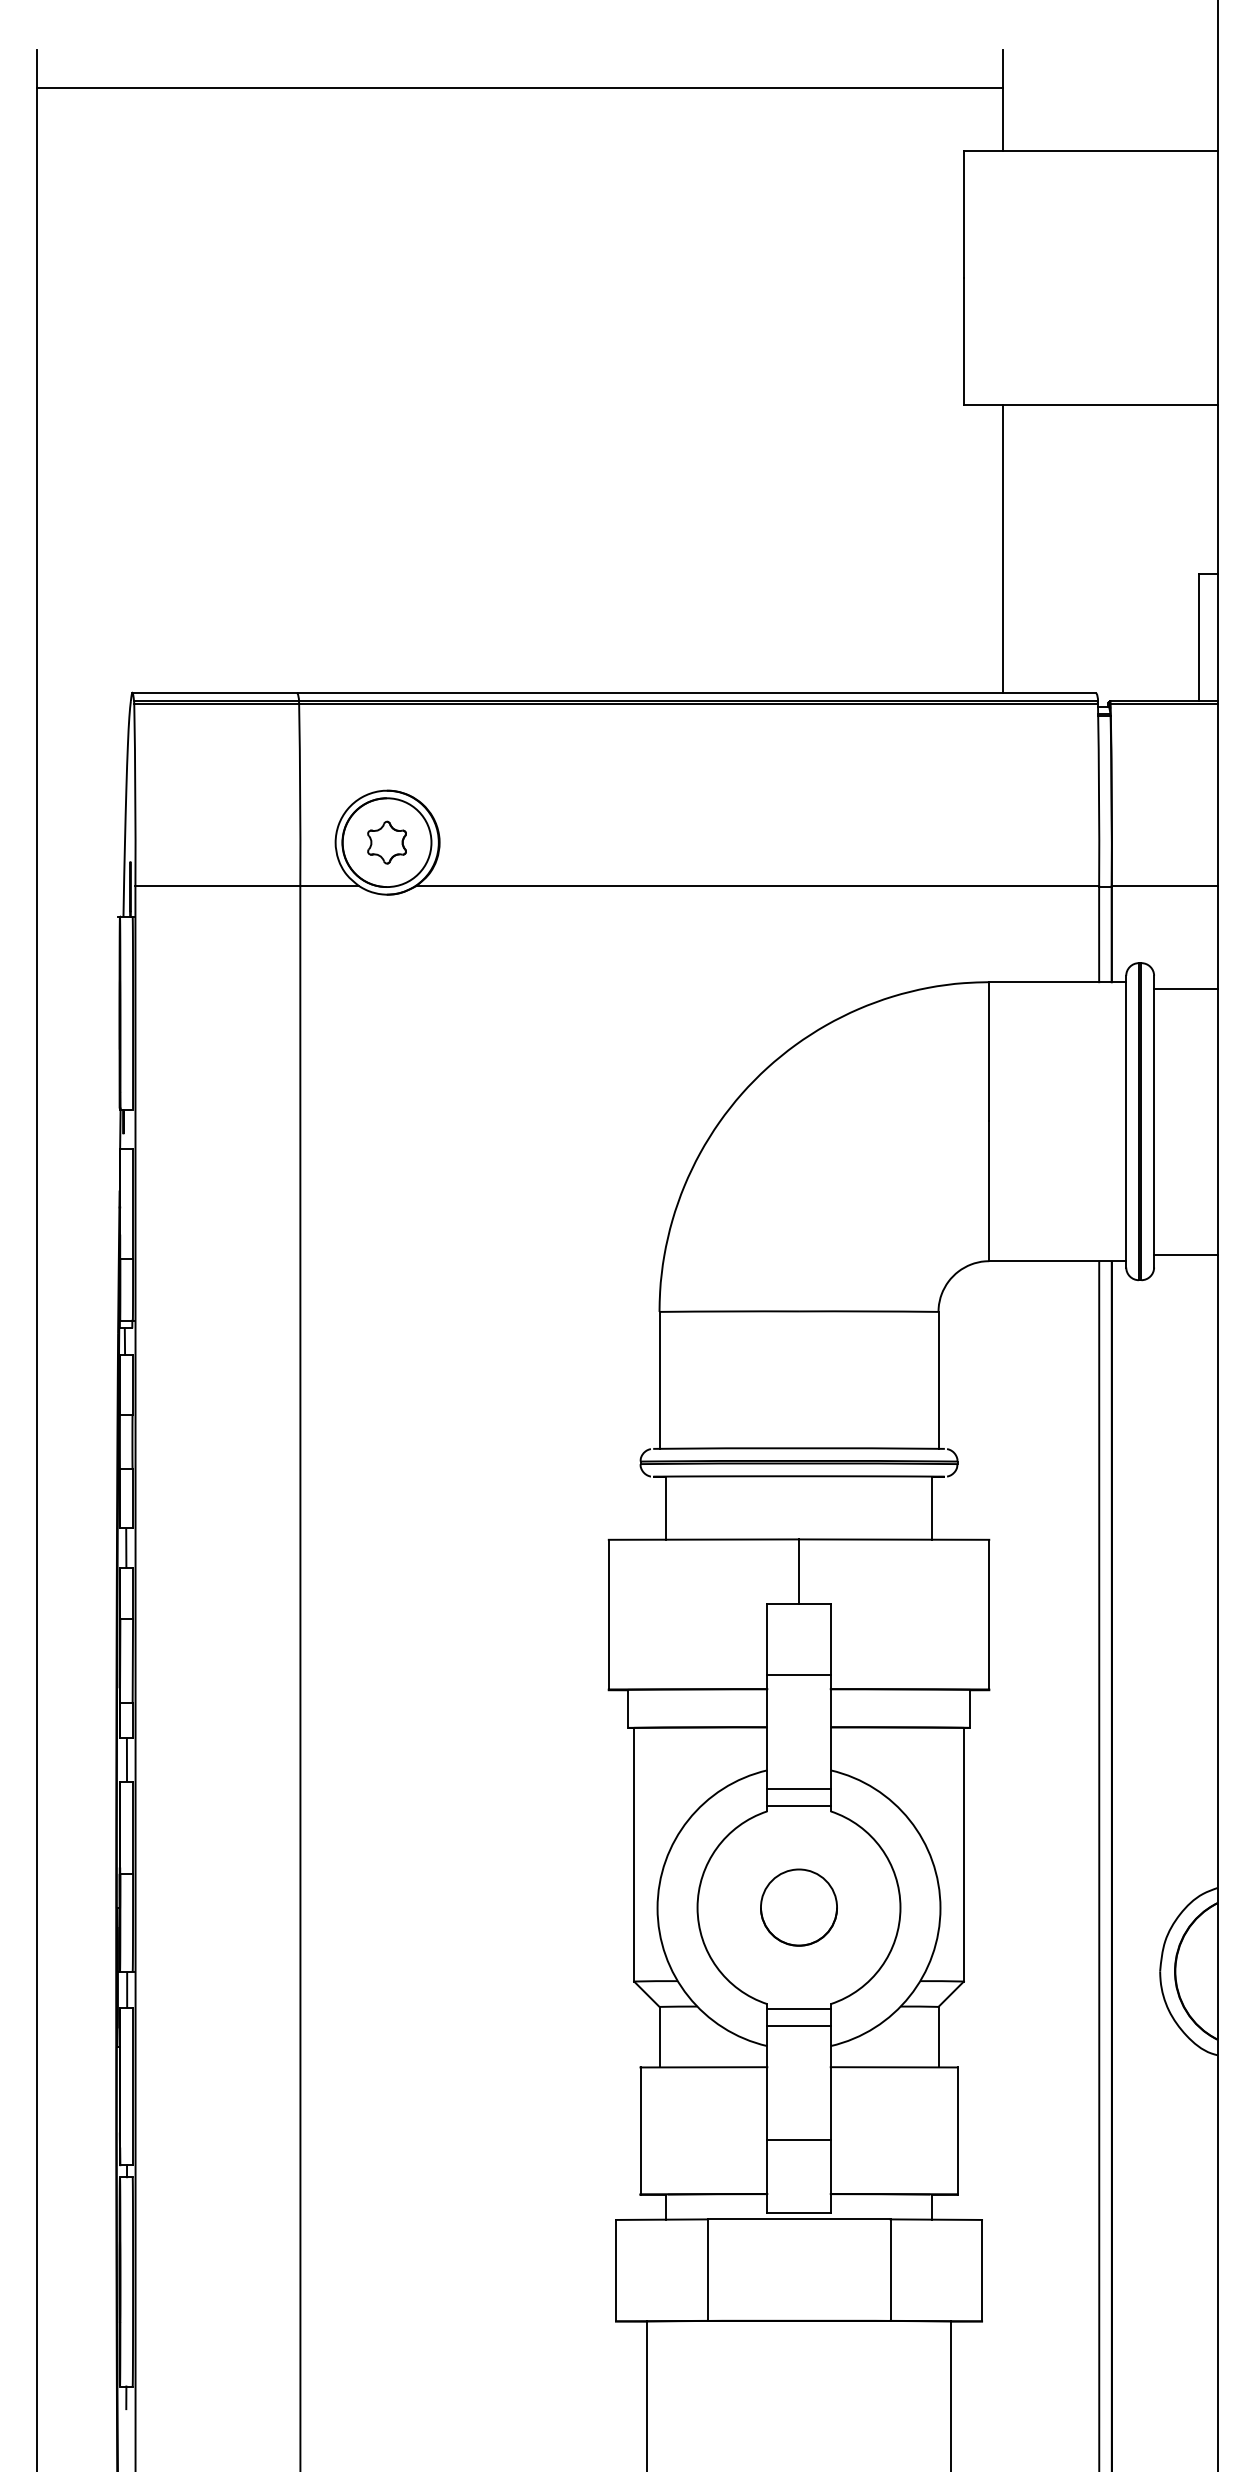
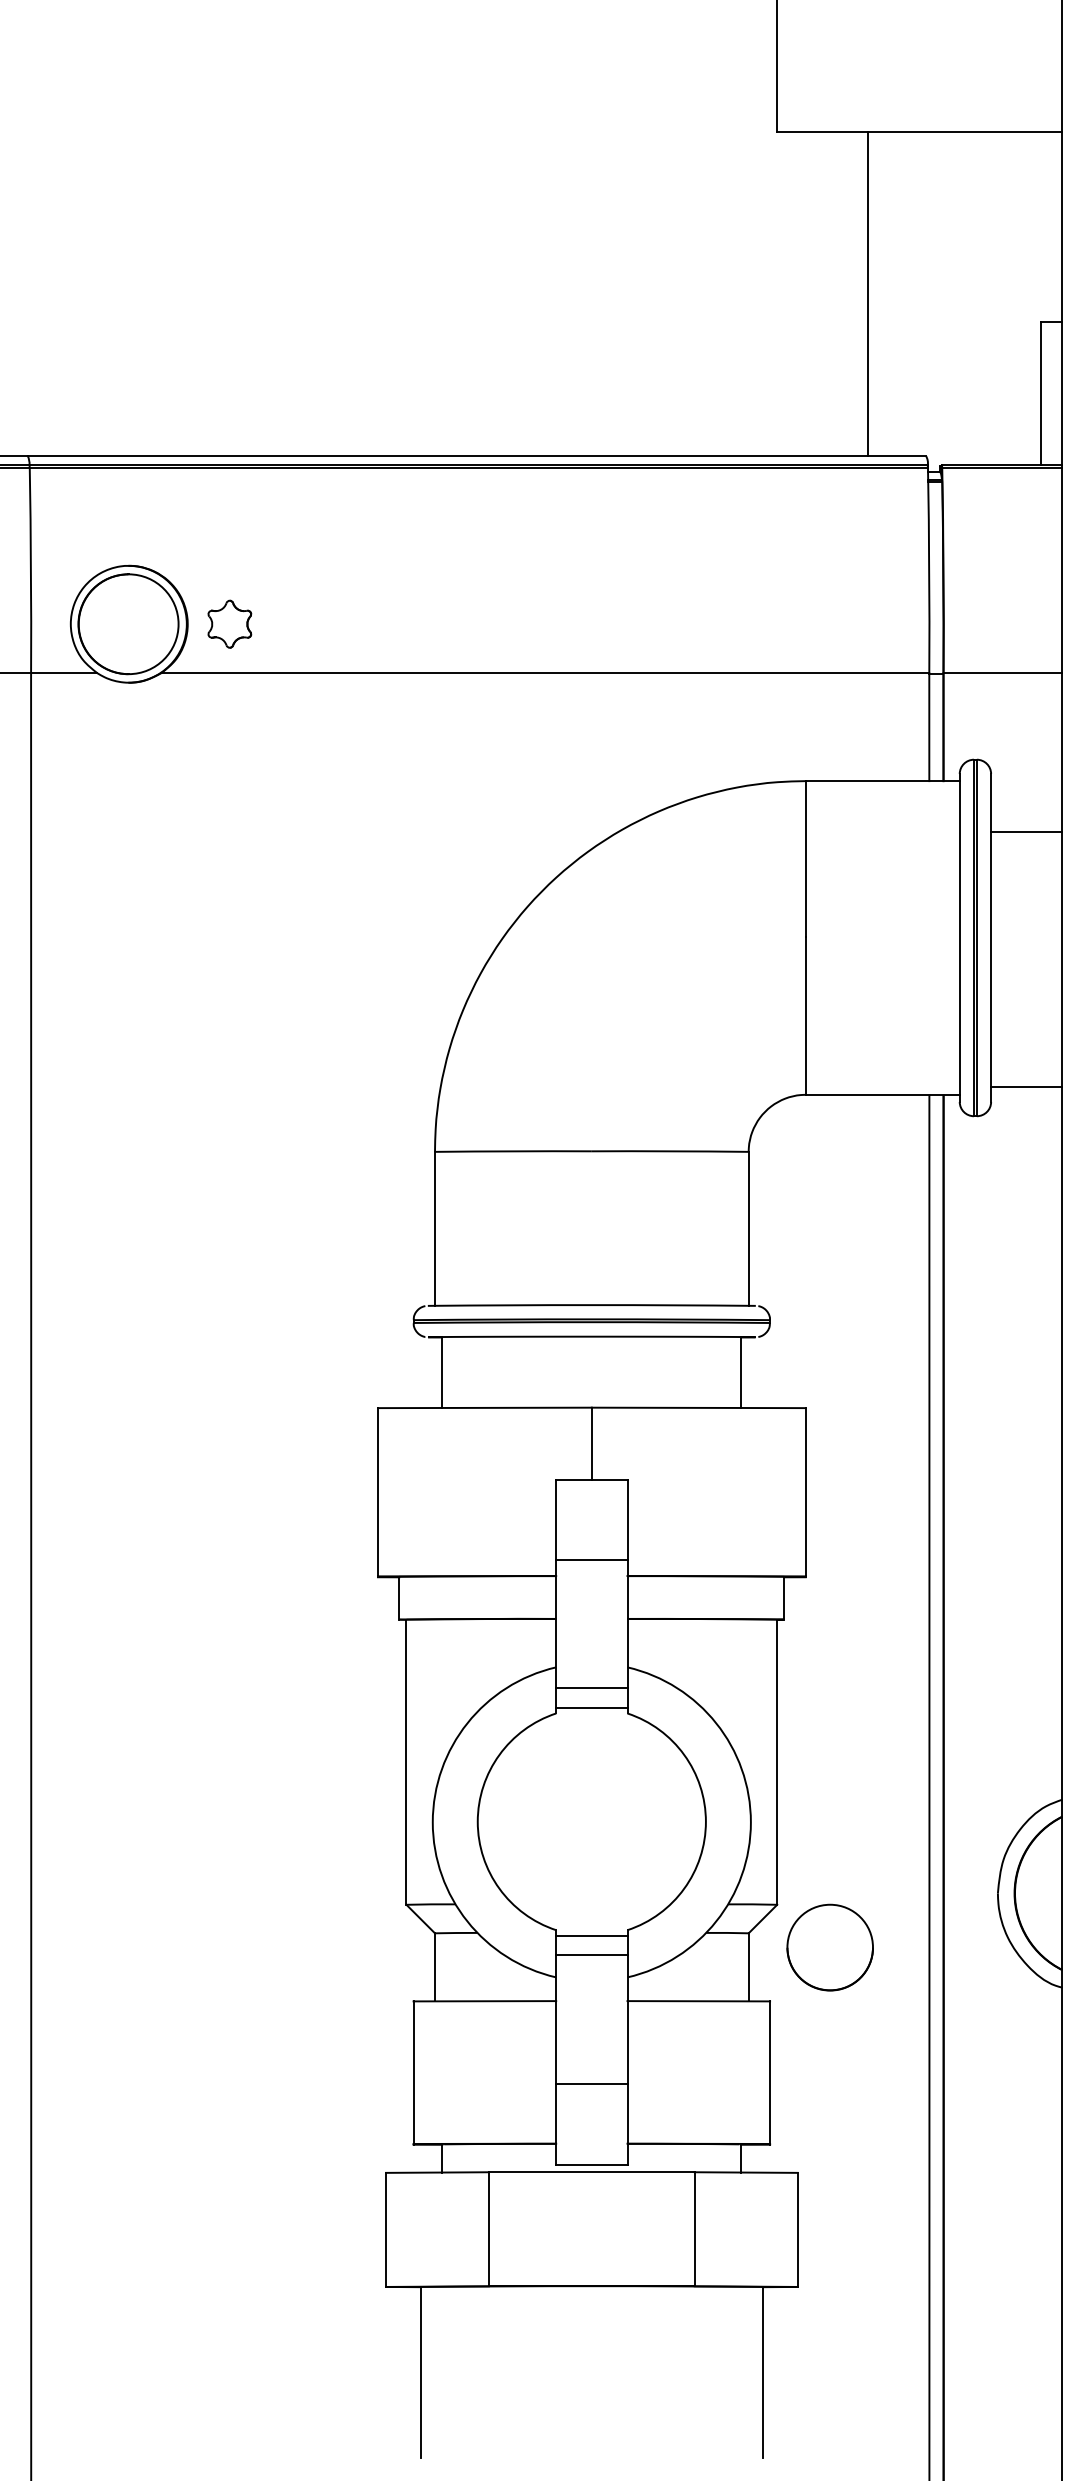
line: (1002, 548) -> (867, 293), moved
part: (386, 842) -> (229, 624), moved
line: (1185, 988) -> (1026, 832), moved
circle: (798, 1907) -> (829, 1947), moved

